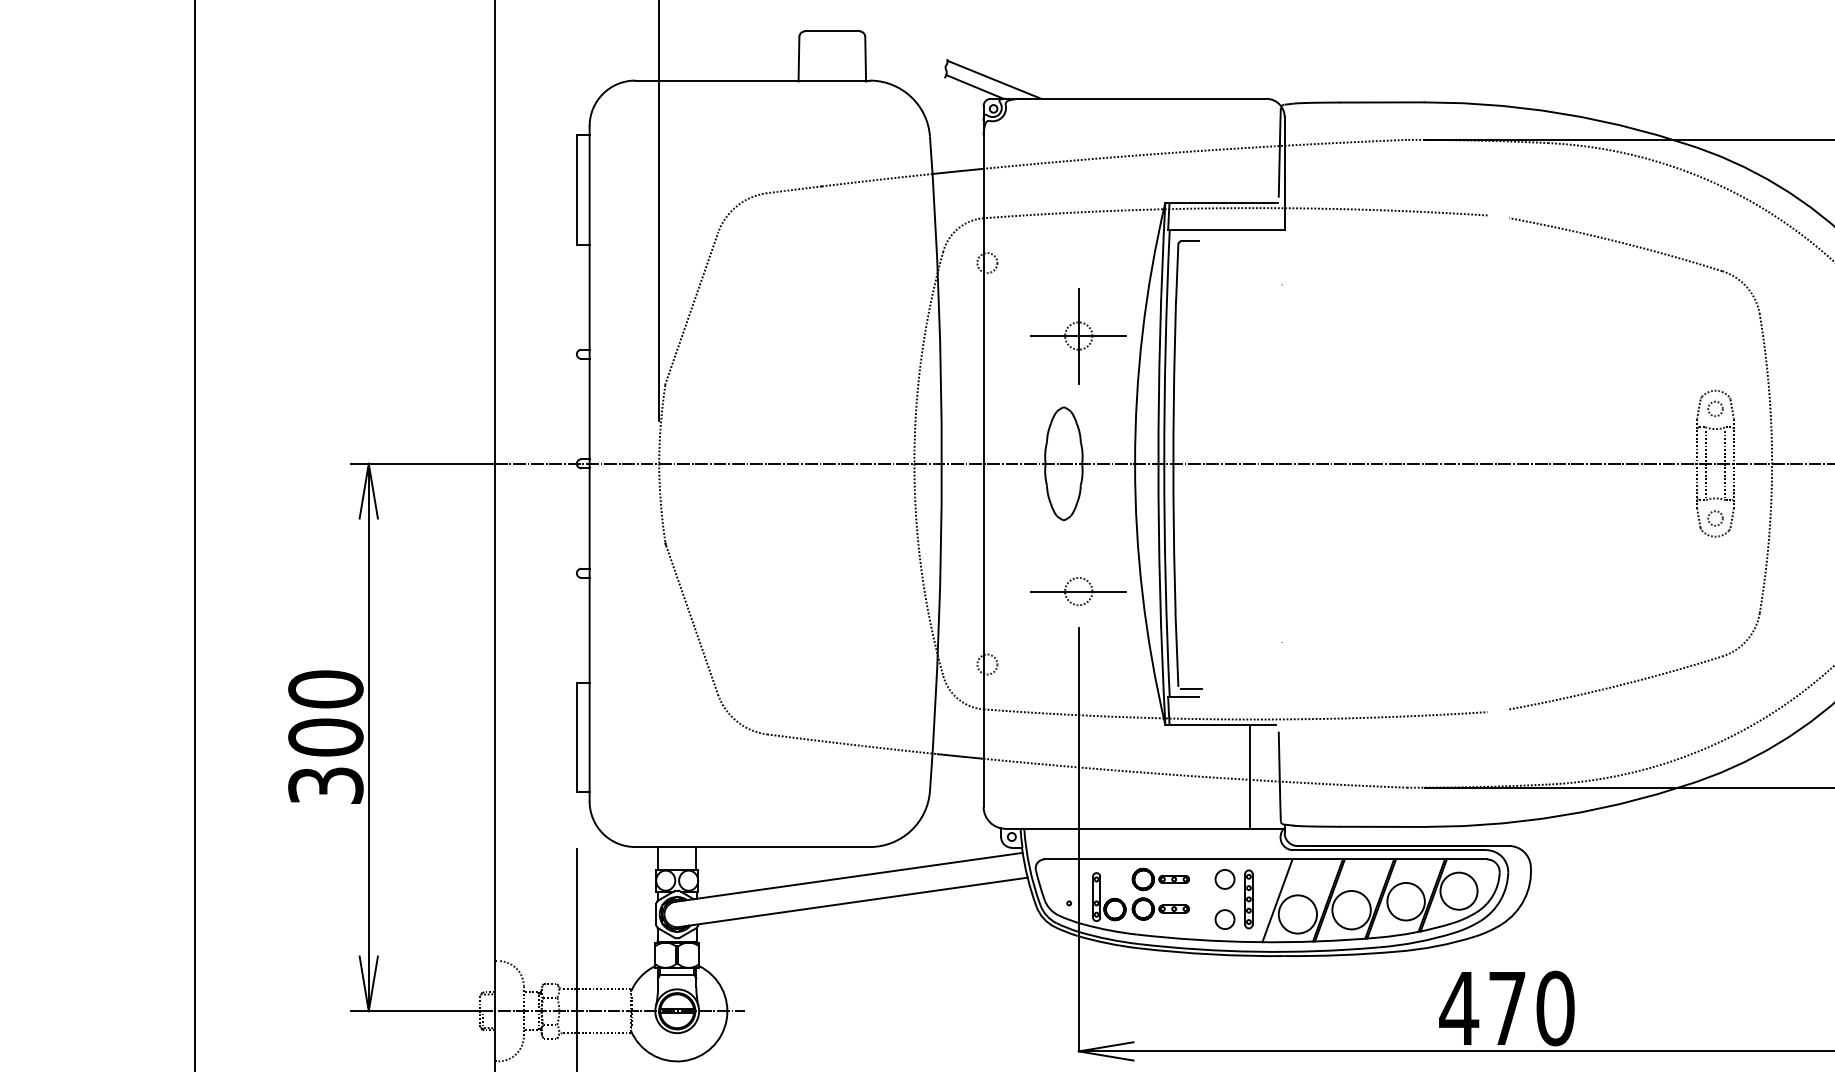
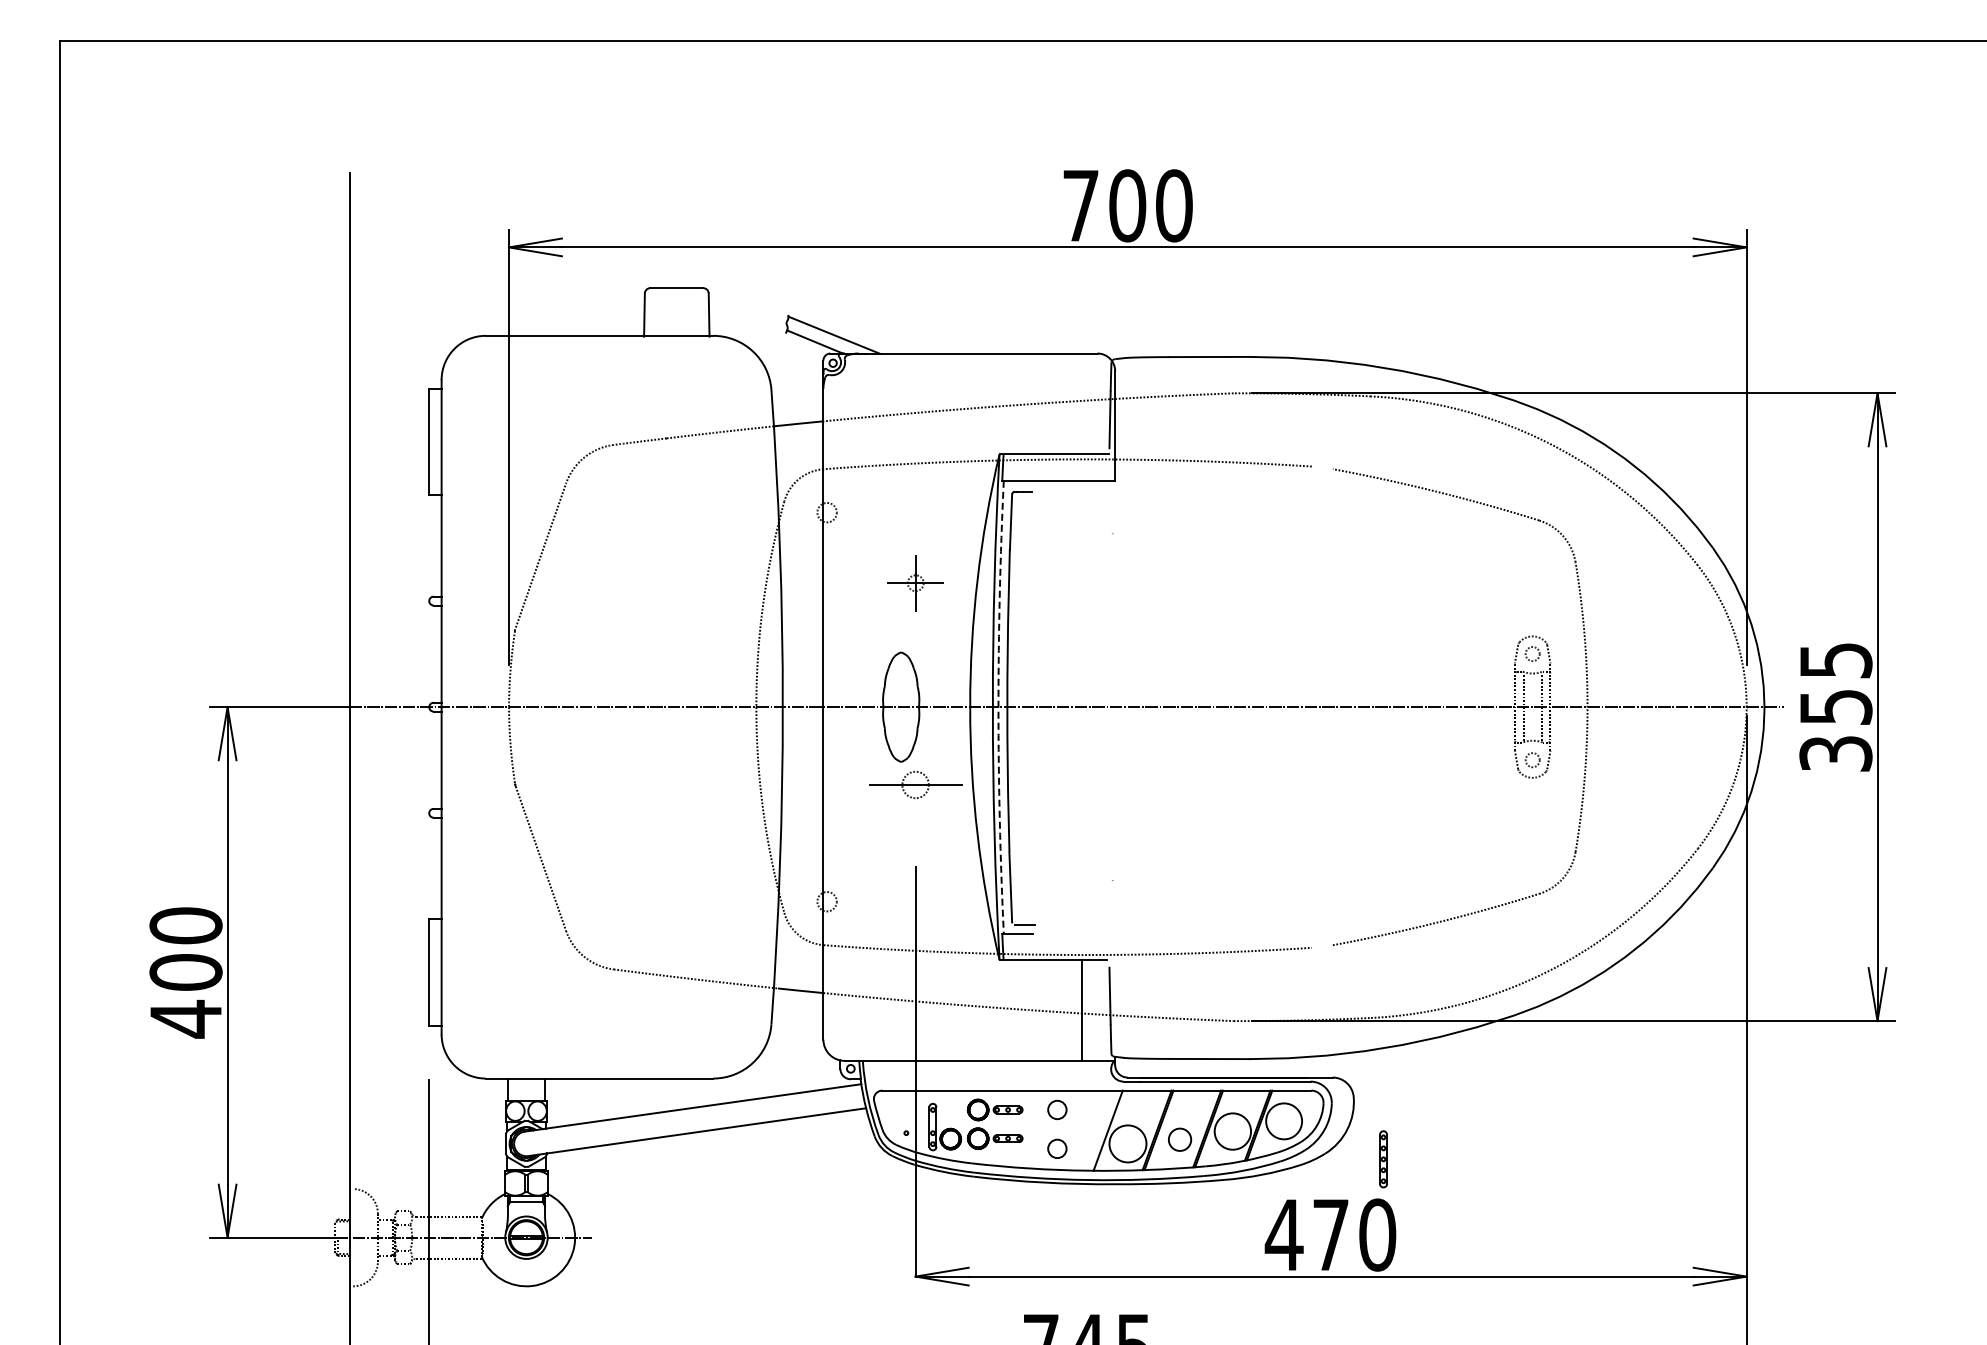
part: (1078, 335) -> (915, 582), size x0.6
arc: (1164, 464) -> (998, 707), solid -> dashed
part: (1078, 591) -> (915, 784), moved
text: (325, 785) -> (185, 1018), 300 -> 400
part: (1248, 899) -> (1383, 1159), moved
circle: (1351, 909) -> (1179, 1139), size x0.6

